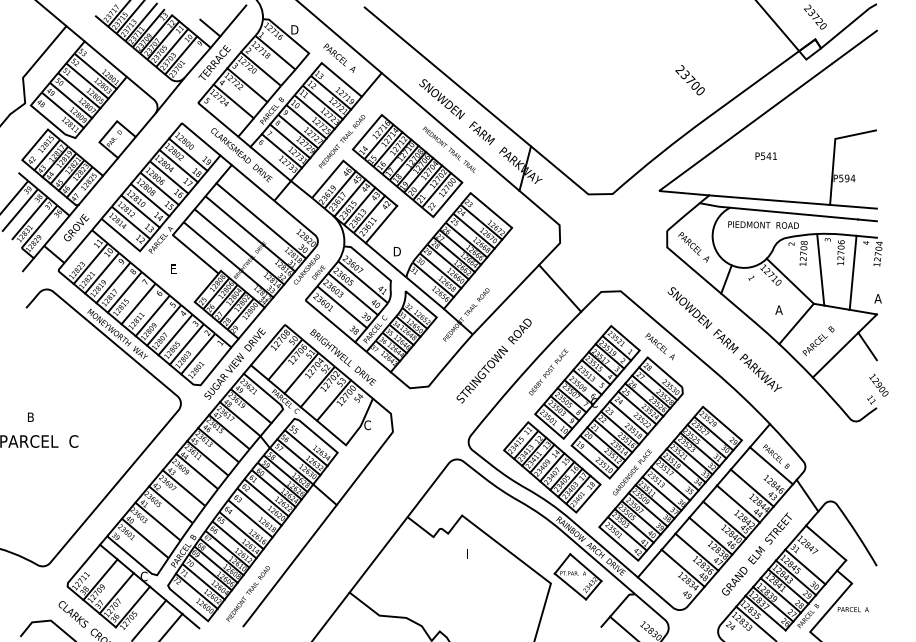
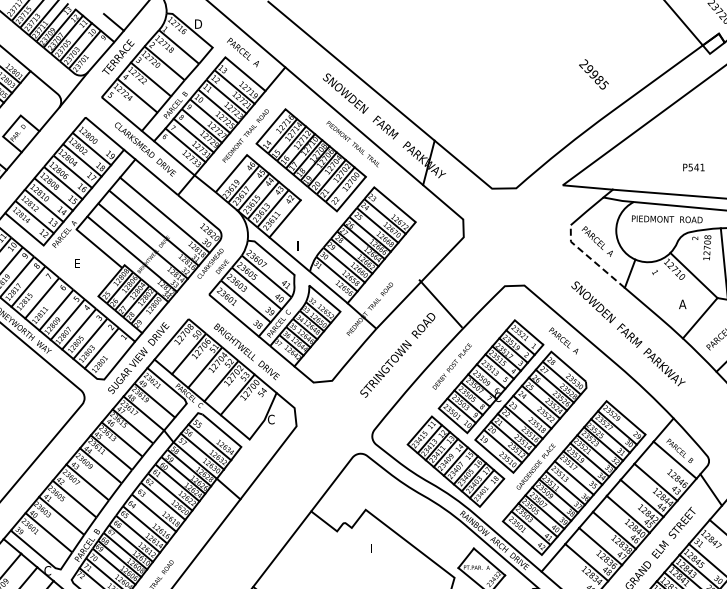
text: (692, 82) -> (596, 76), 23700 -> 29985
text: (765, 156) -> (693, 167), moved
text: (396, 251) -> (300, 245), D -> I
line: (687, 264) -> (591, 258), solid -> dashed
line: (560, 288) -> (441, 303), moved

